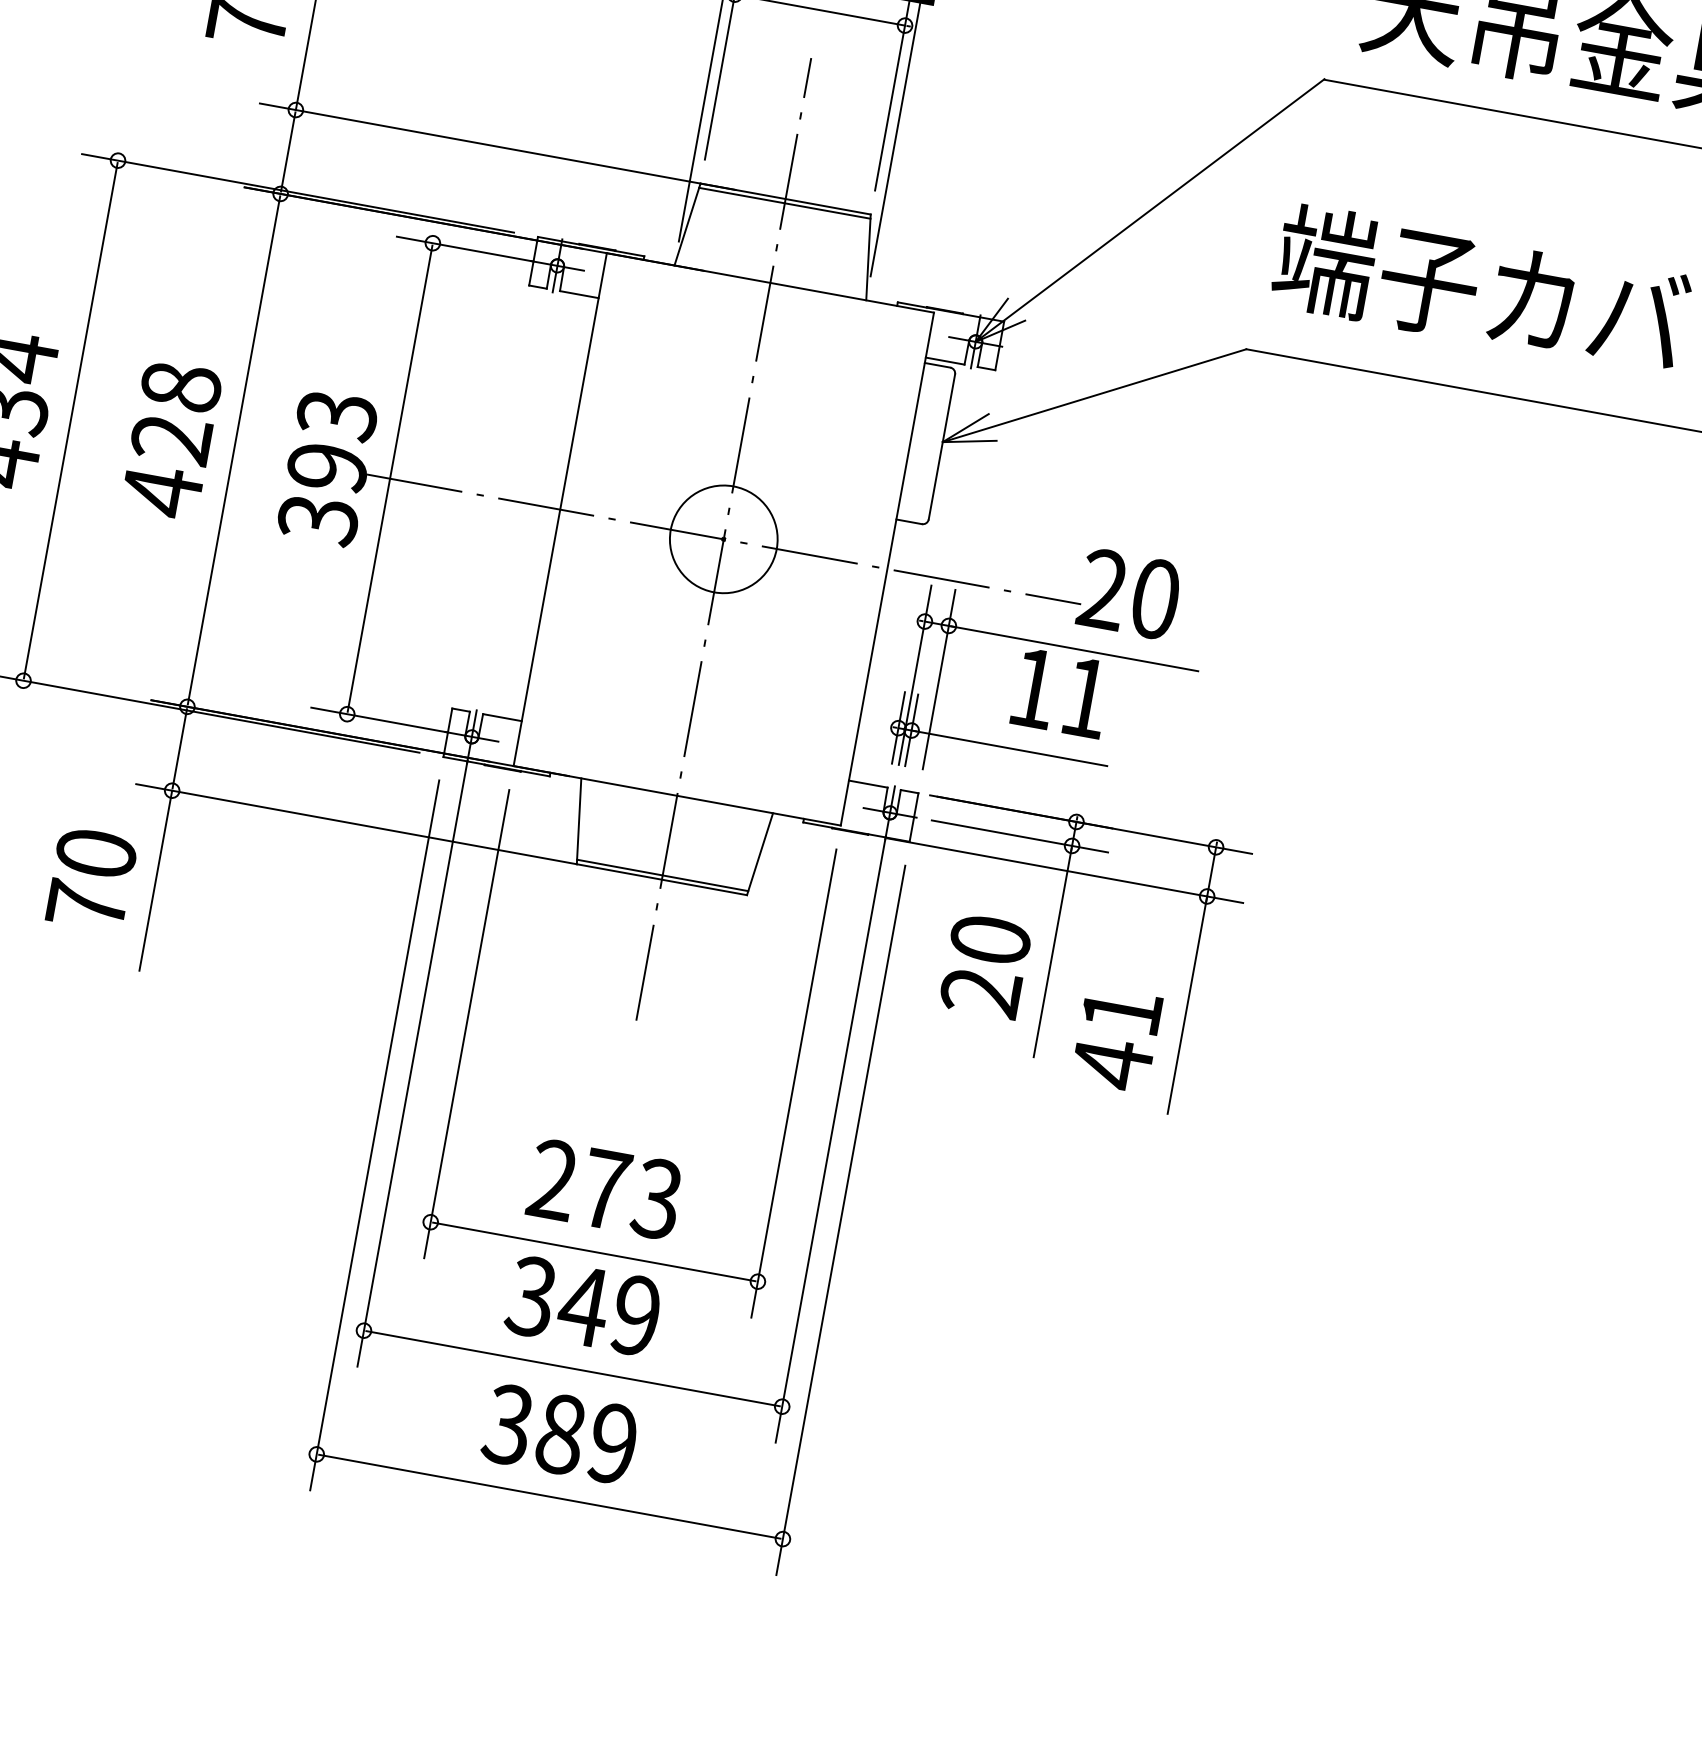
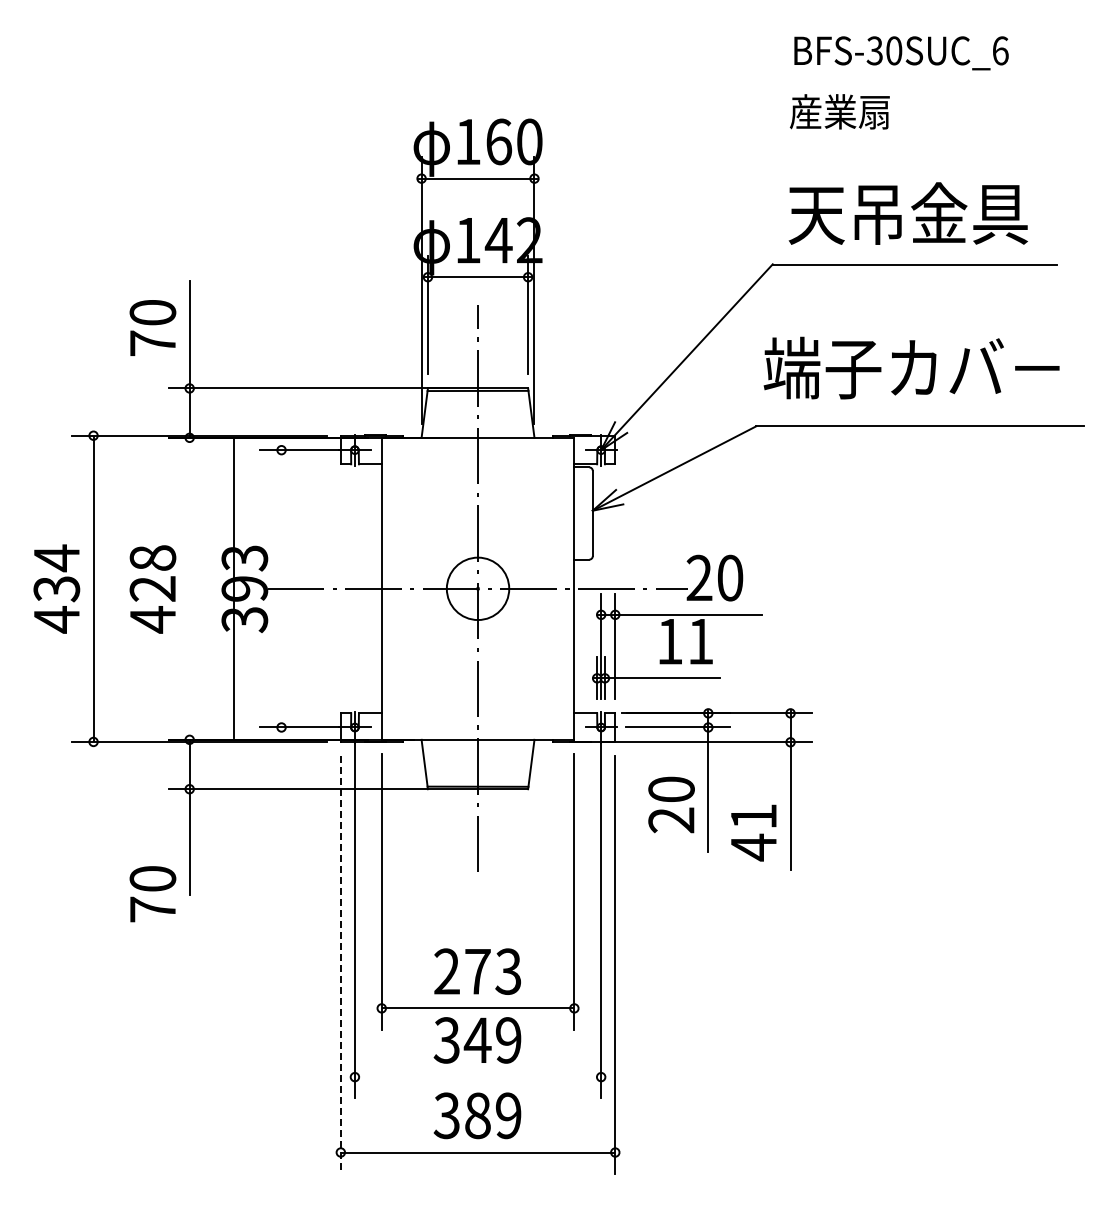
line: (233, 449) -> (233, 588), moved
line: (390, 478) -> (281, 588), removed
text: (90, 879) -> (152, 894), moved
line: (374, 1134) -> (340, 964), solid -> dashed
line: (572, 1369) -> (477, 1077), removed

